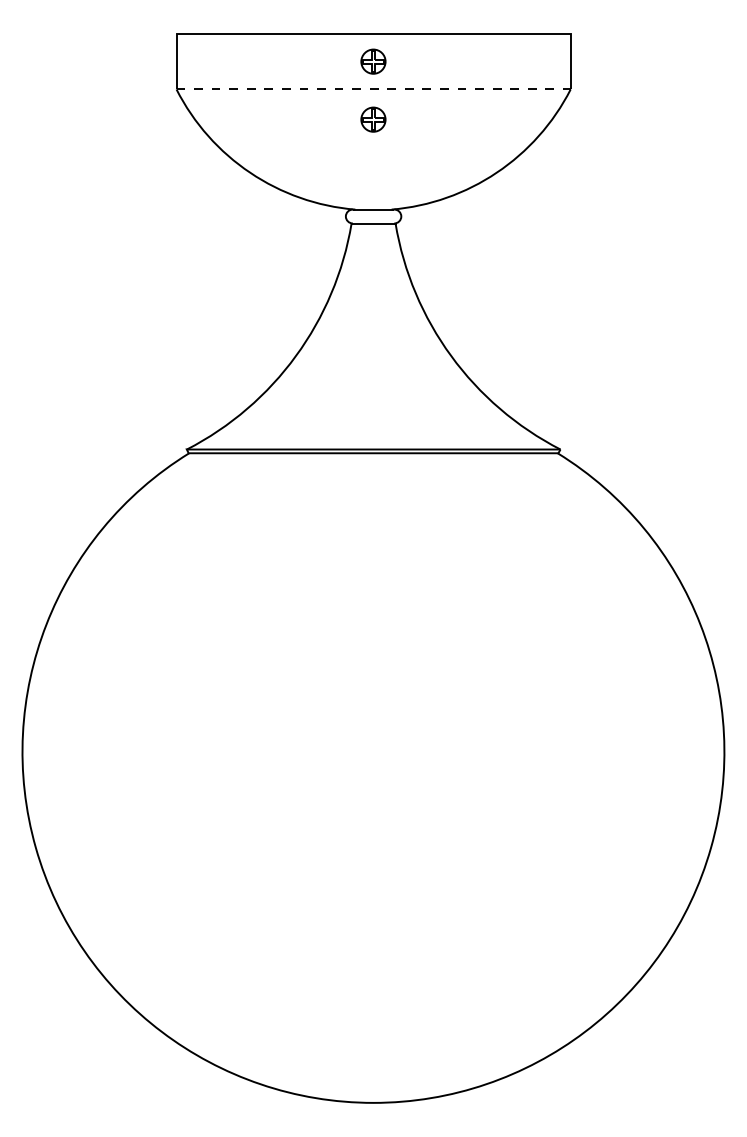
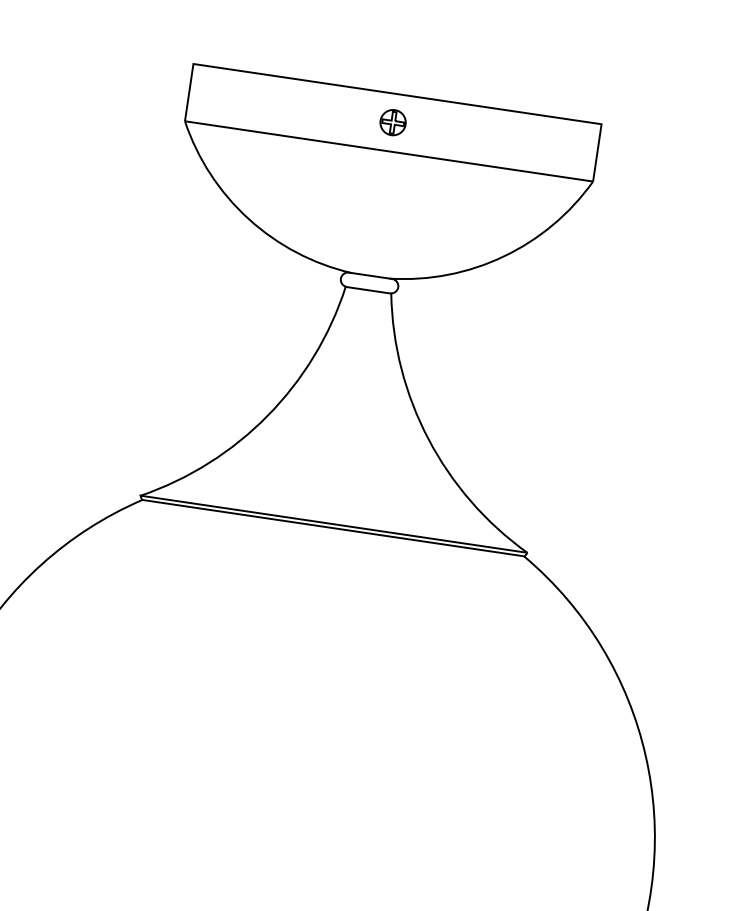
line: (374, 89) -> (389, 151), dashed -> solid
part: (373, 119) -> (384, 182), removed

